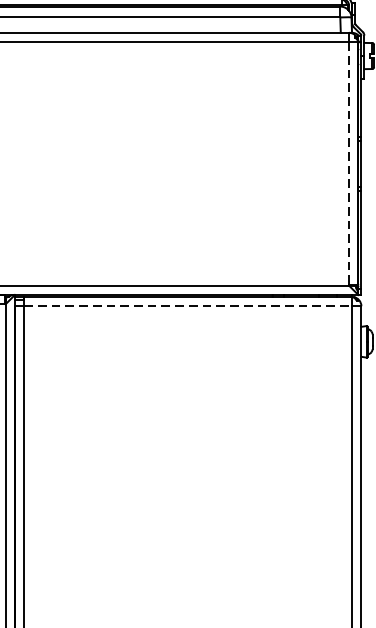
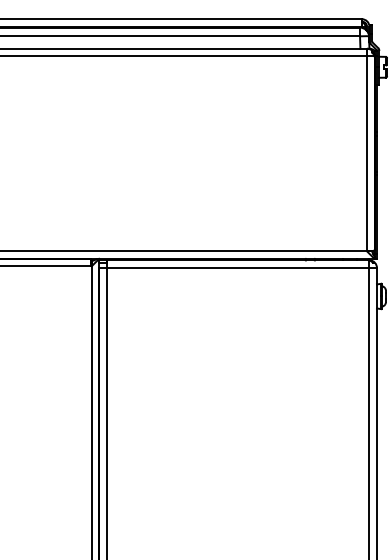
line: (349, 163) -> (367, 153), dashed -> solid
line: (188, 305) -> (238, 267), dashed -> solid

